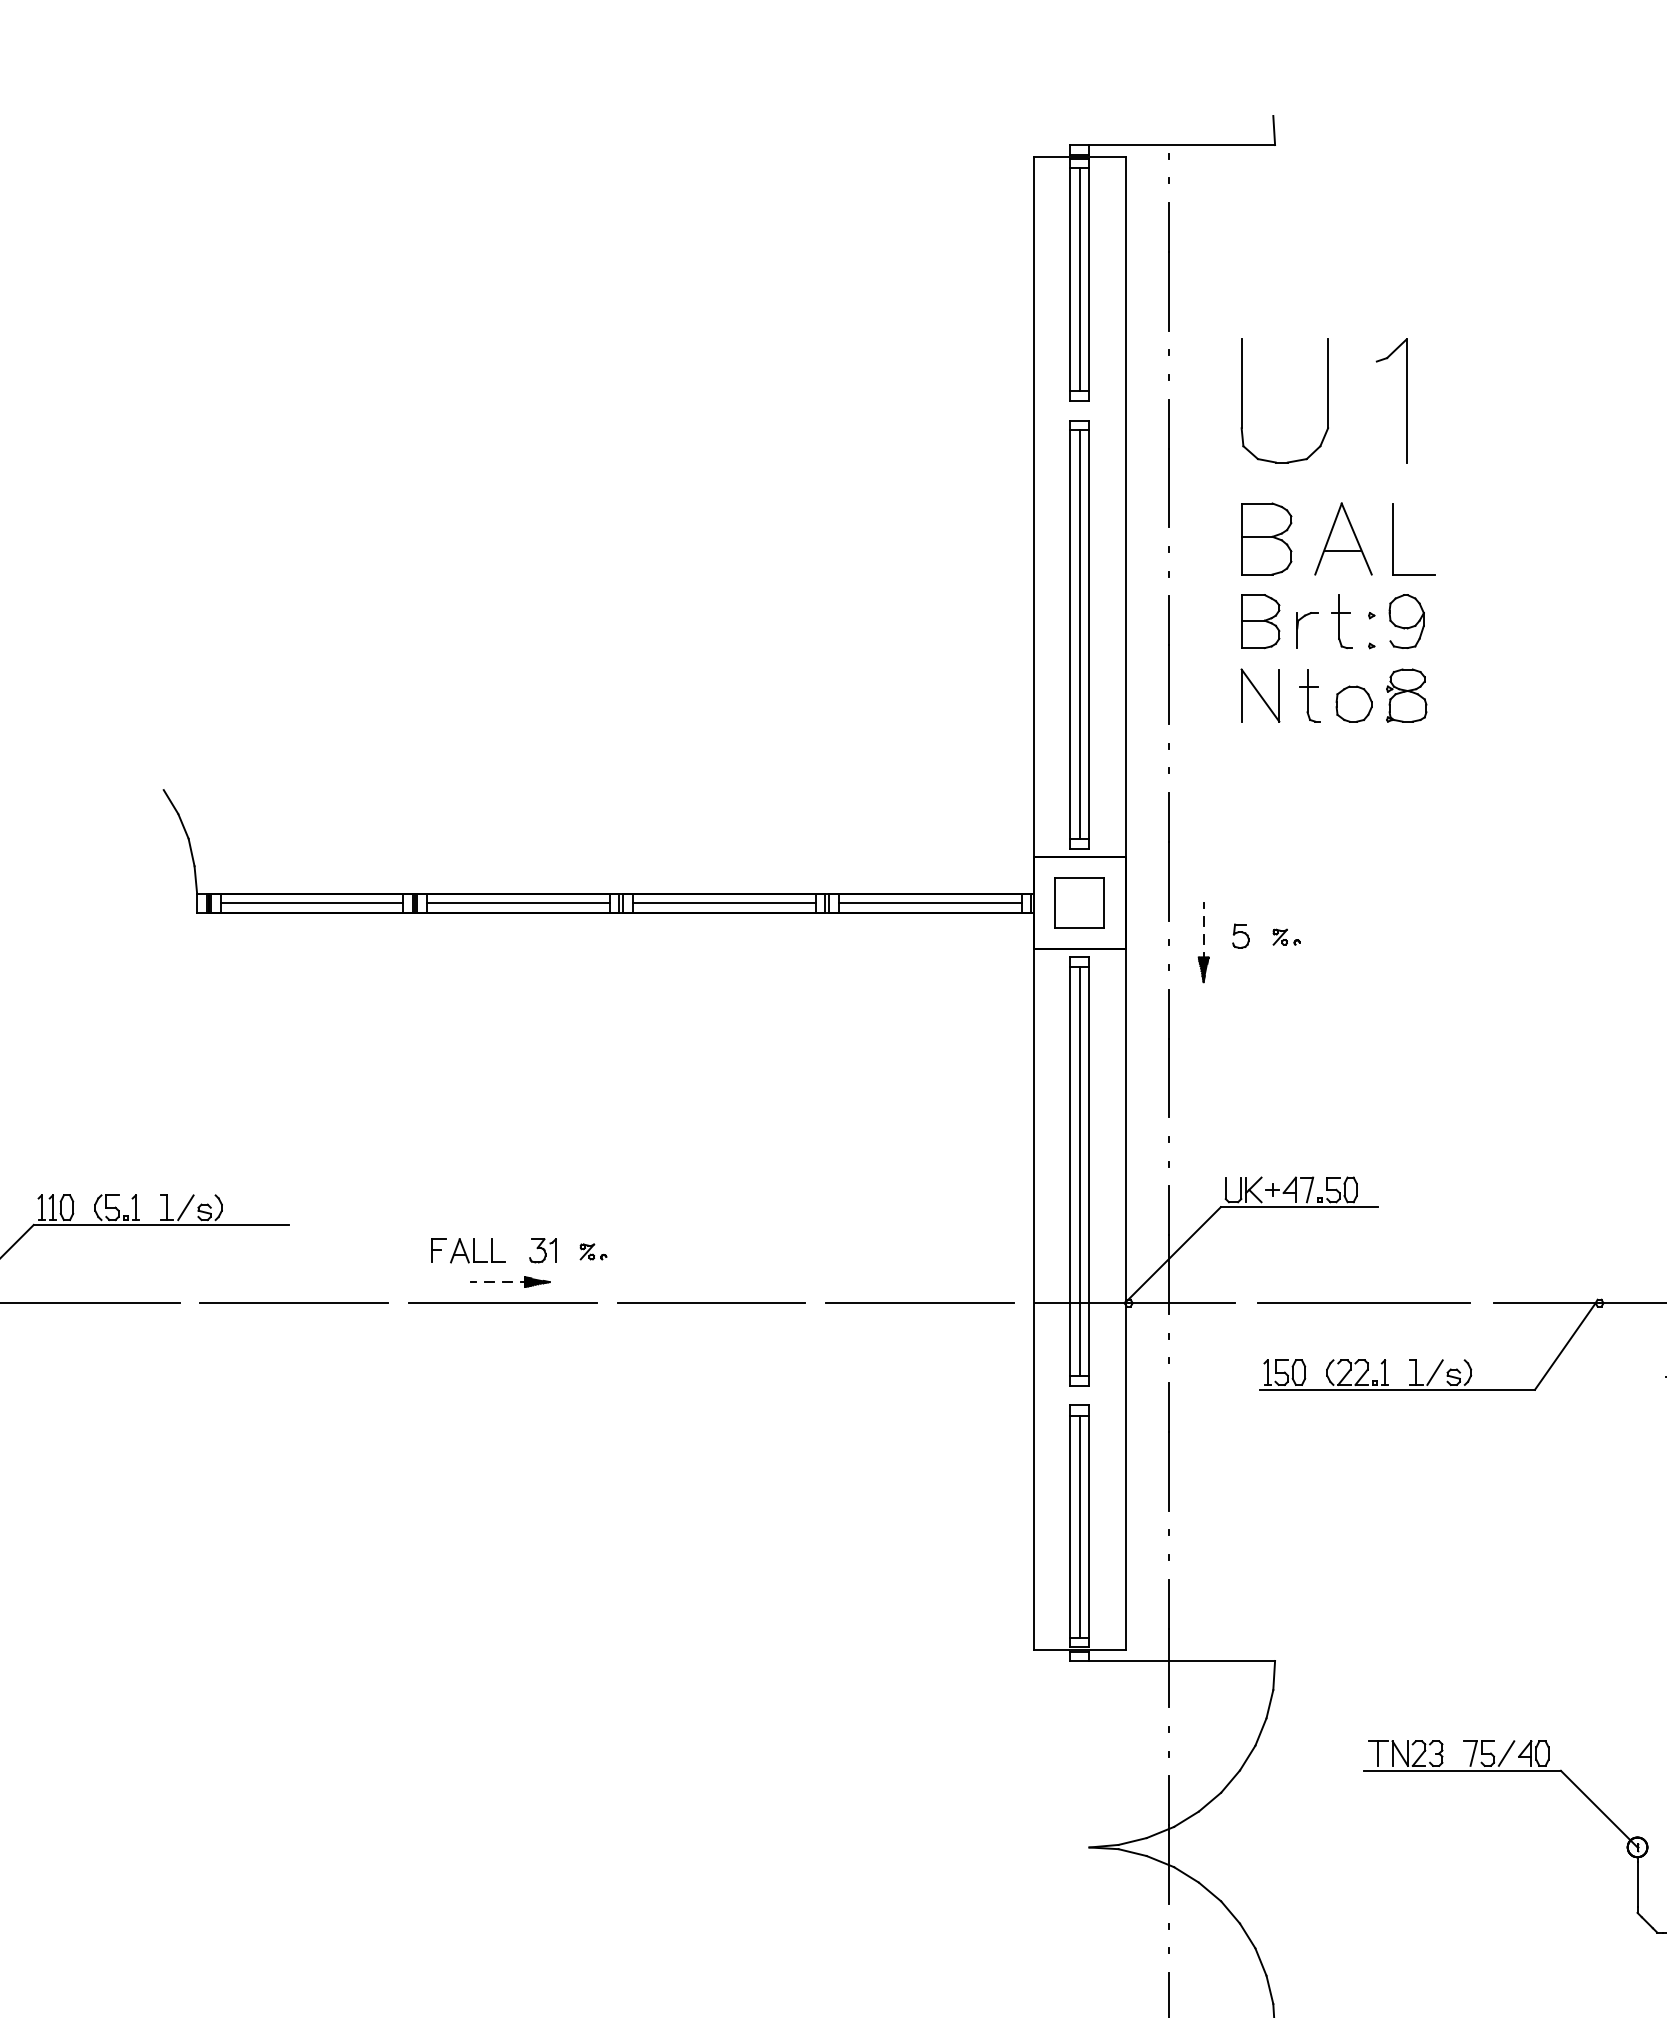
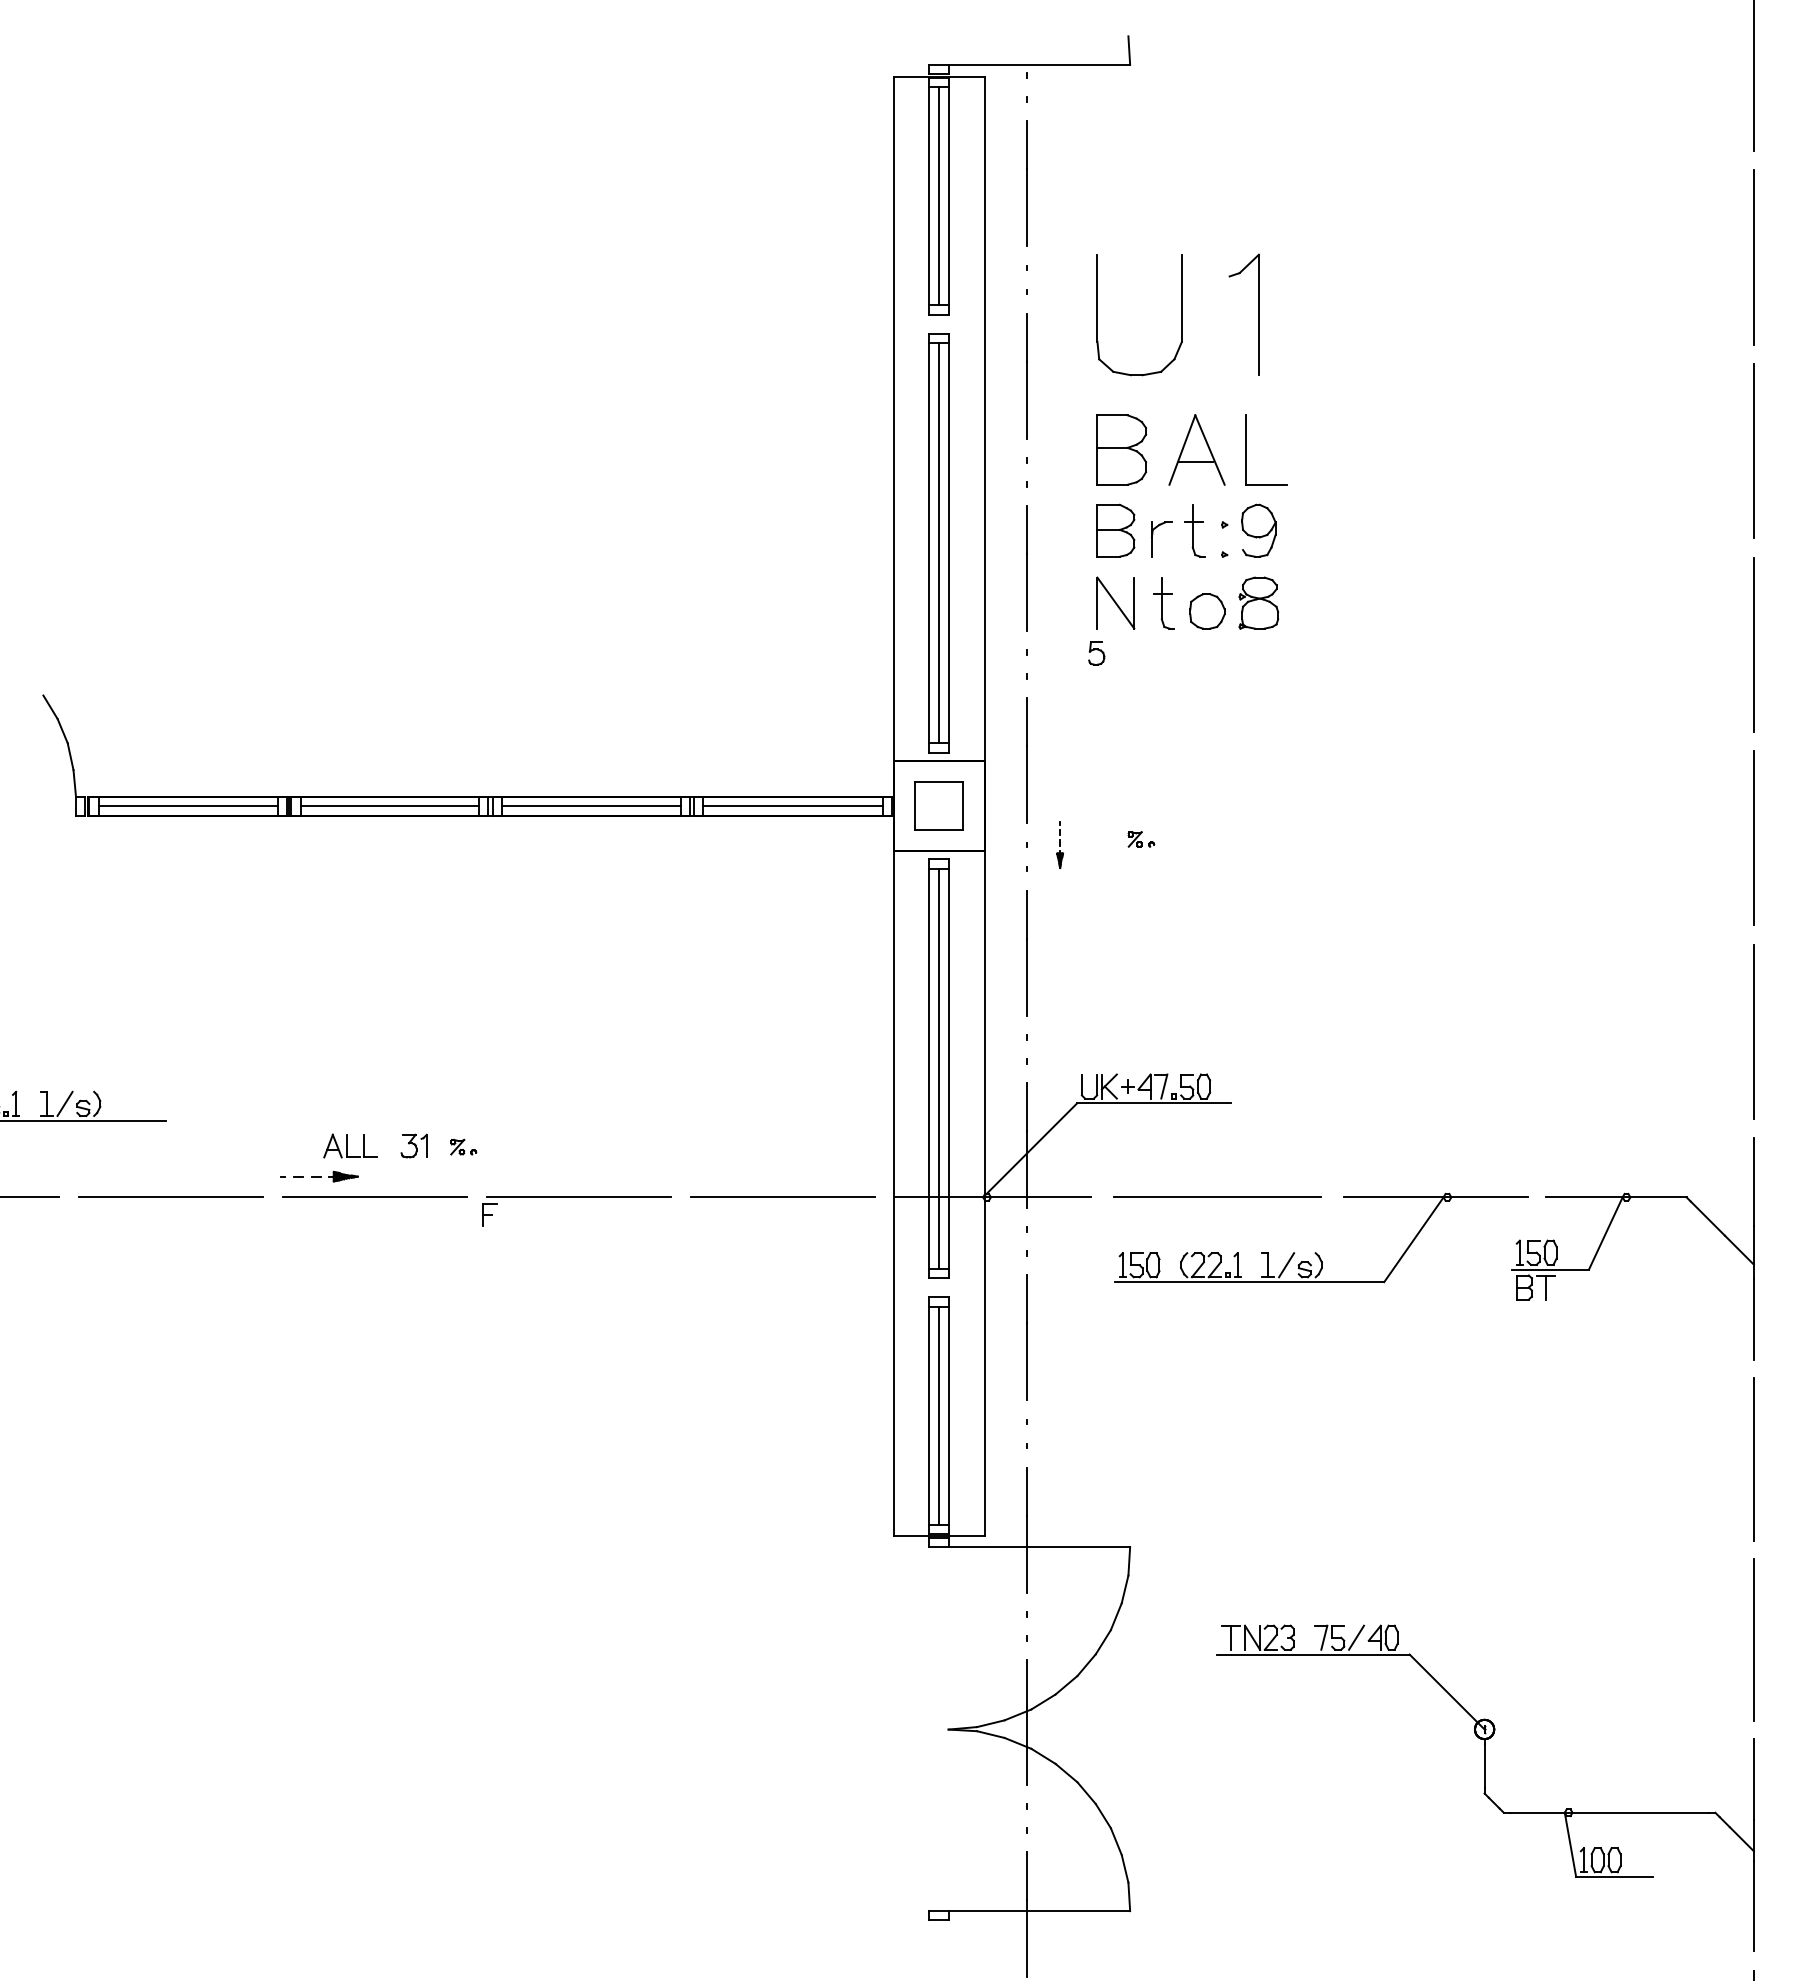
part: (1240, 936) -> (1096, 653), moved
part: (1202, 942) -> (1059, 844), size x0.6
part: (437, 1250) -> (489, 1214), moved
part: (510, 1281) -> (319, 1176), moved

